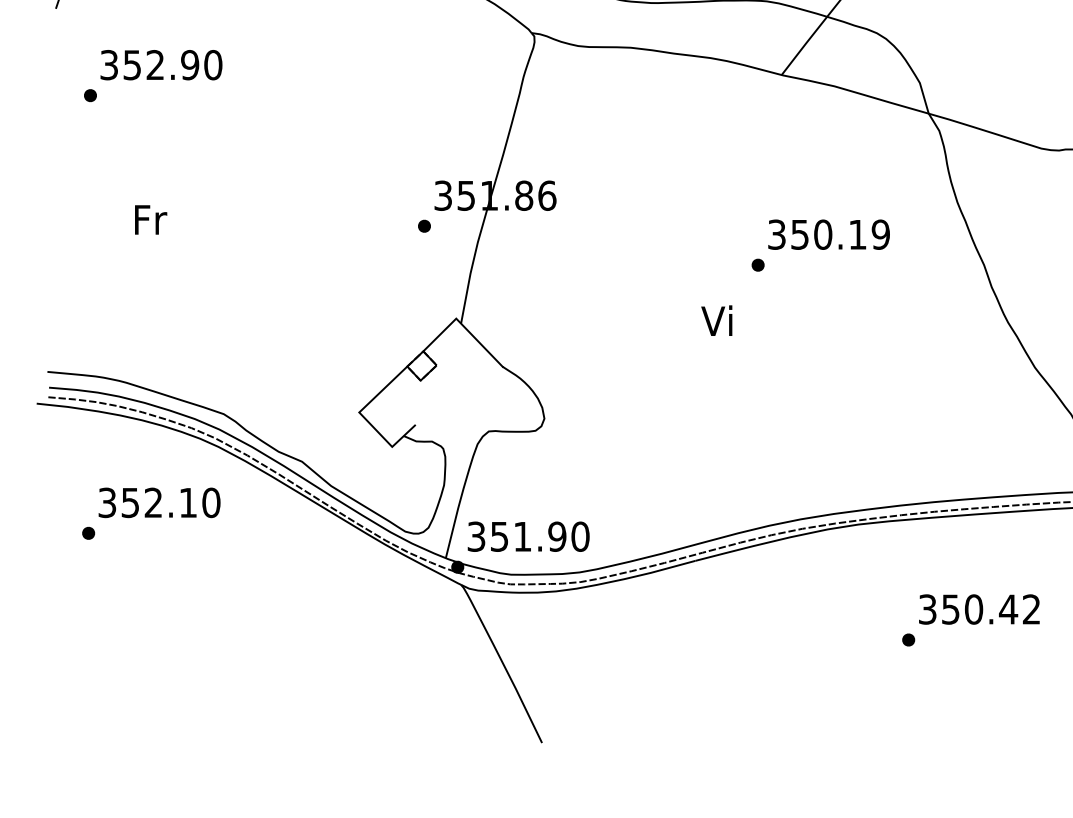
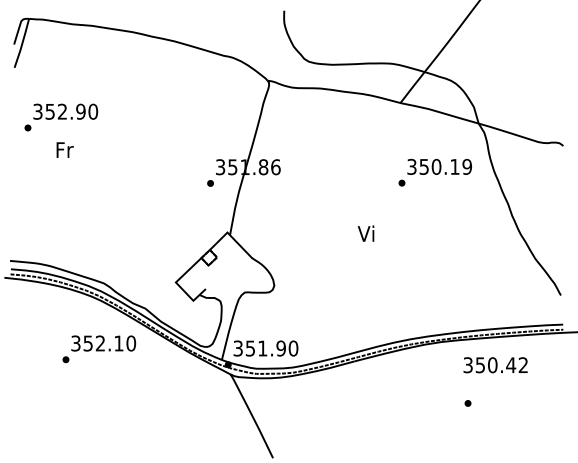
text: (153, 75) -> (61, 117), moved
text: (149, 218) -> (64, 149), moved
text: (819, 245) -> (434, 172), moved
text: (151, 514) -> (99, 349), moved
text: (979, 609) -> (495, 365), moved

